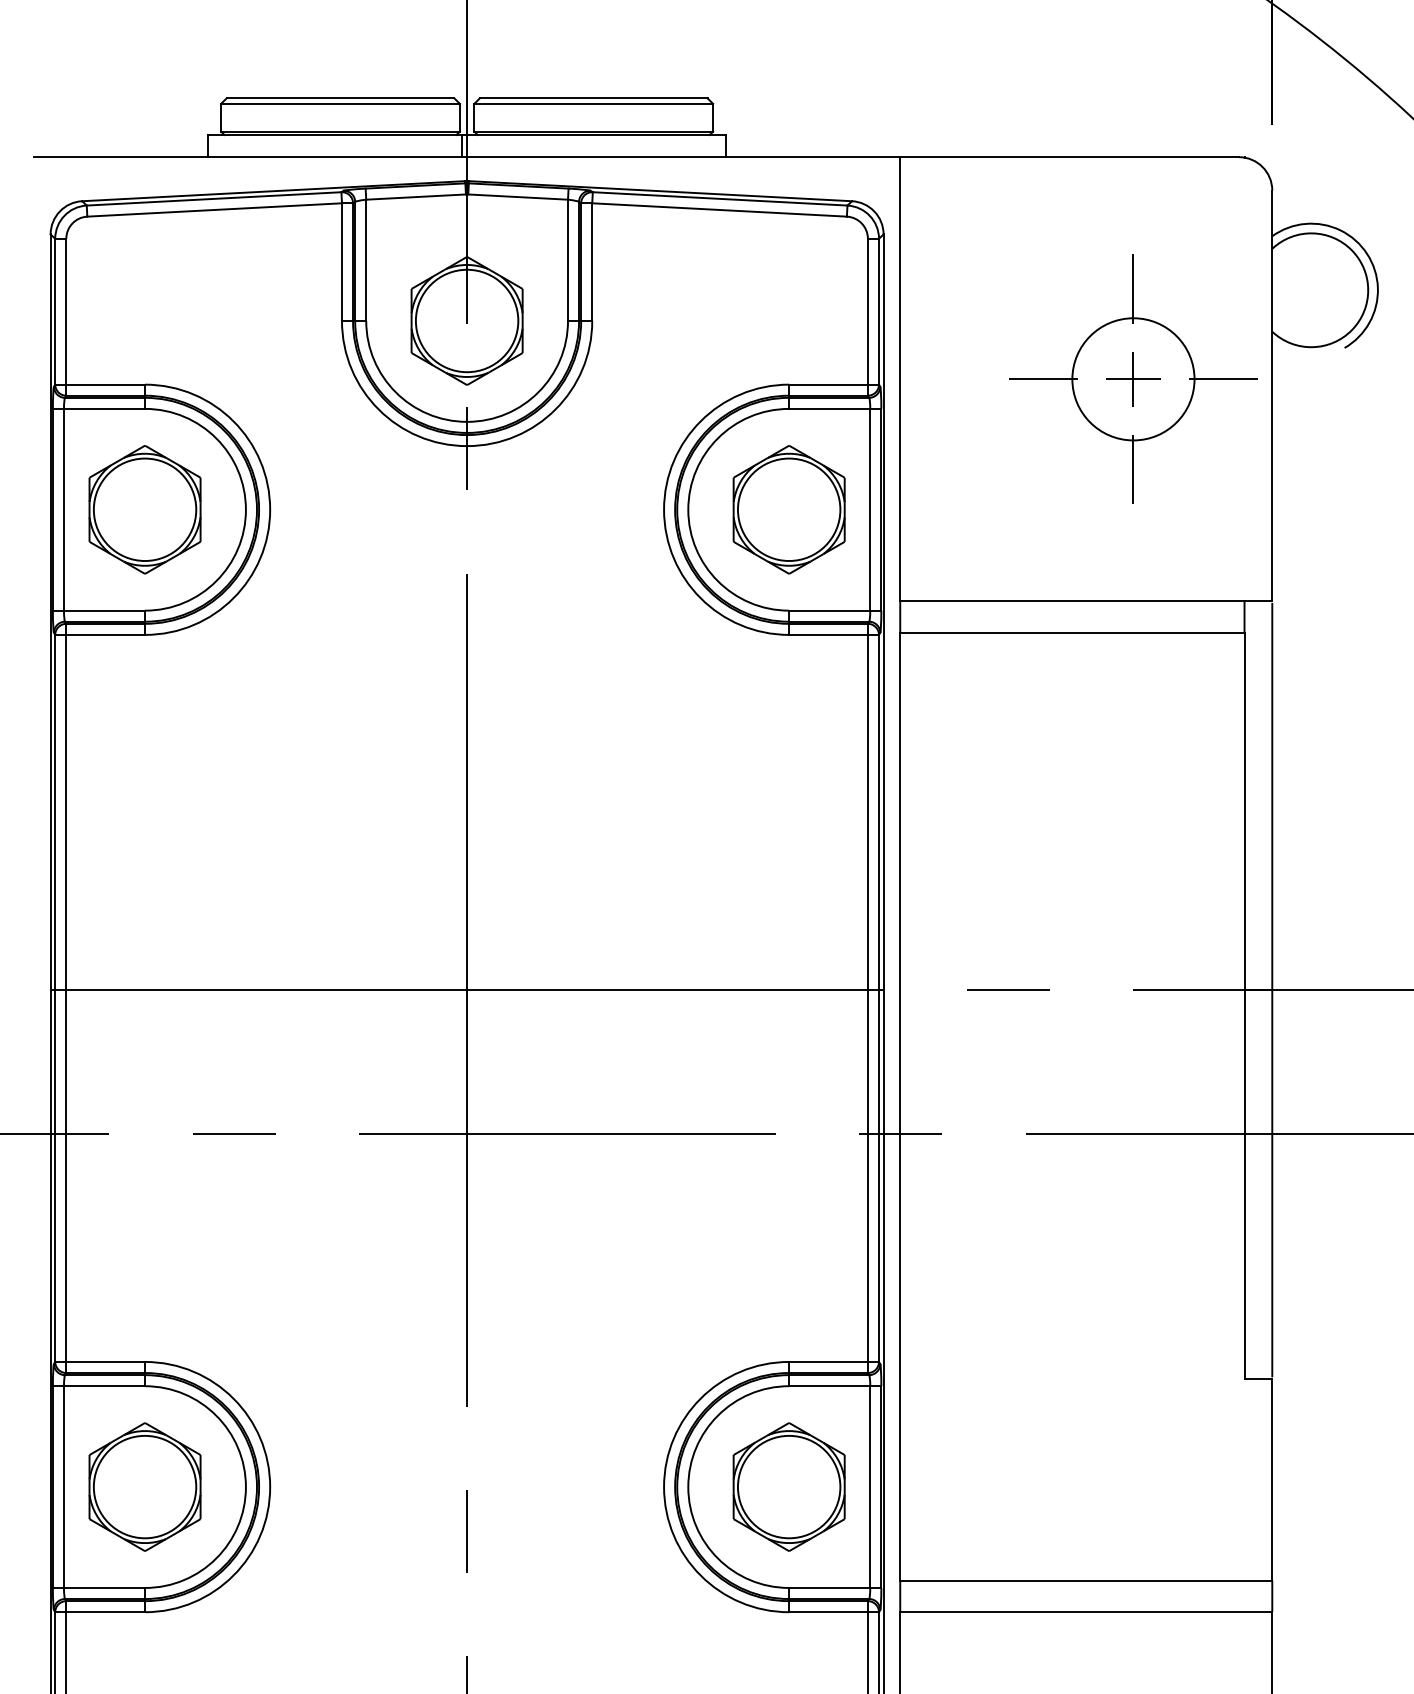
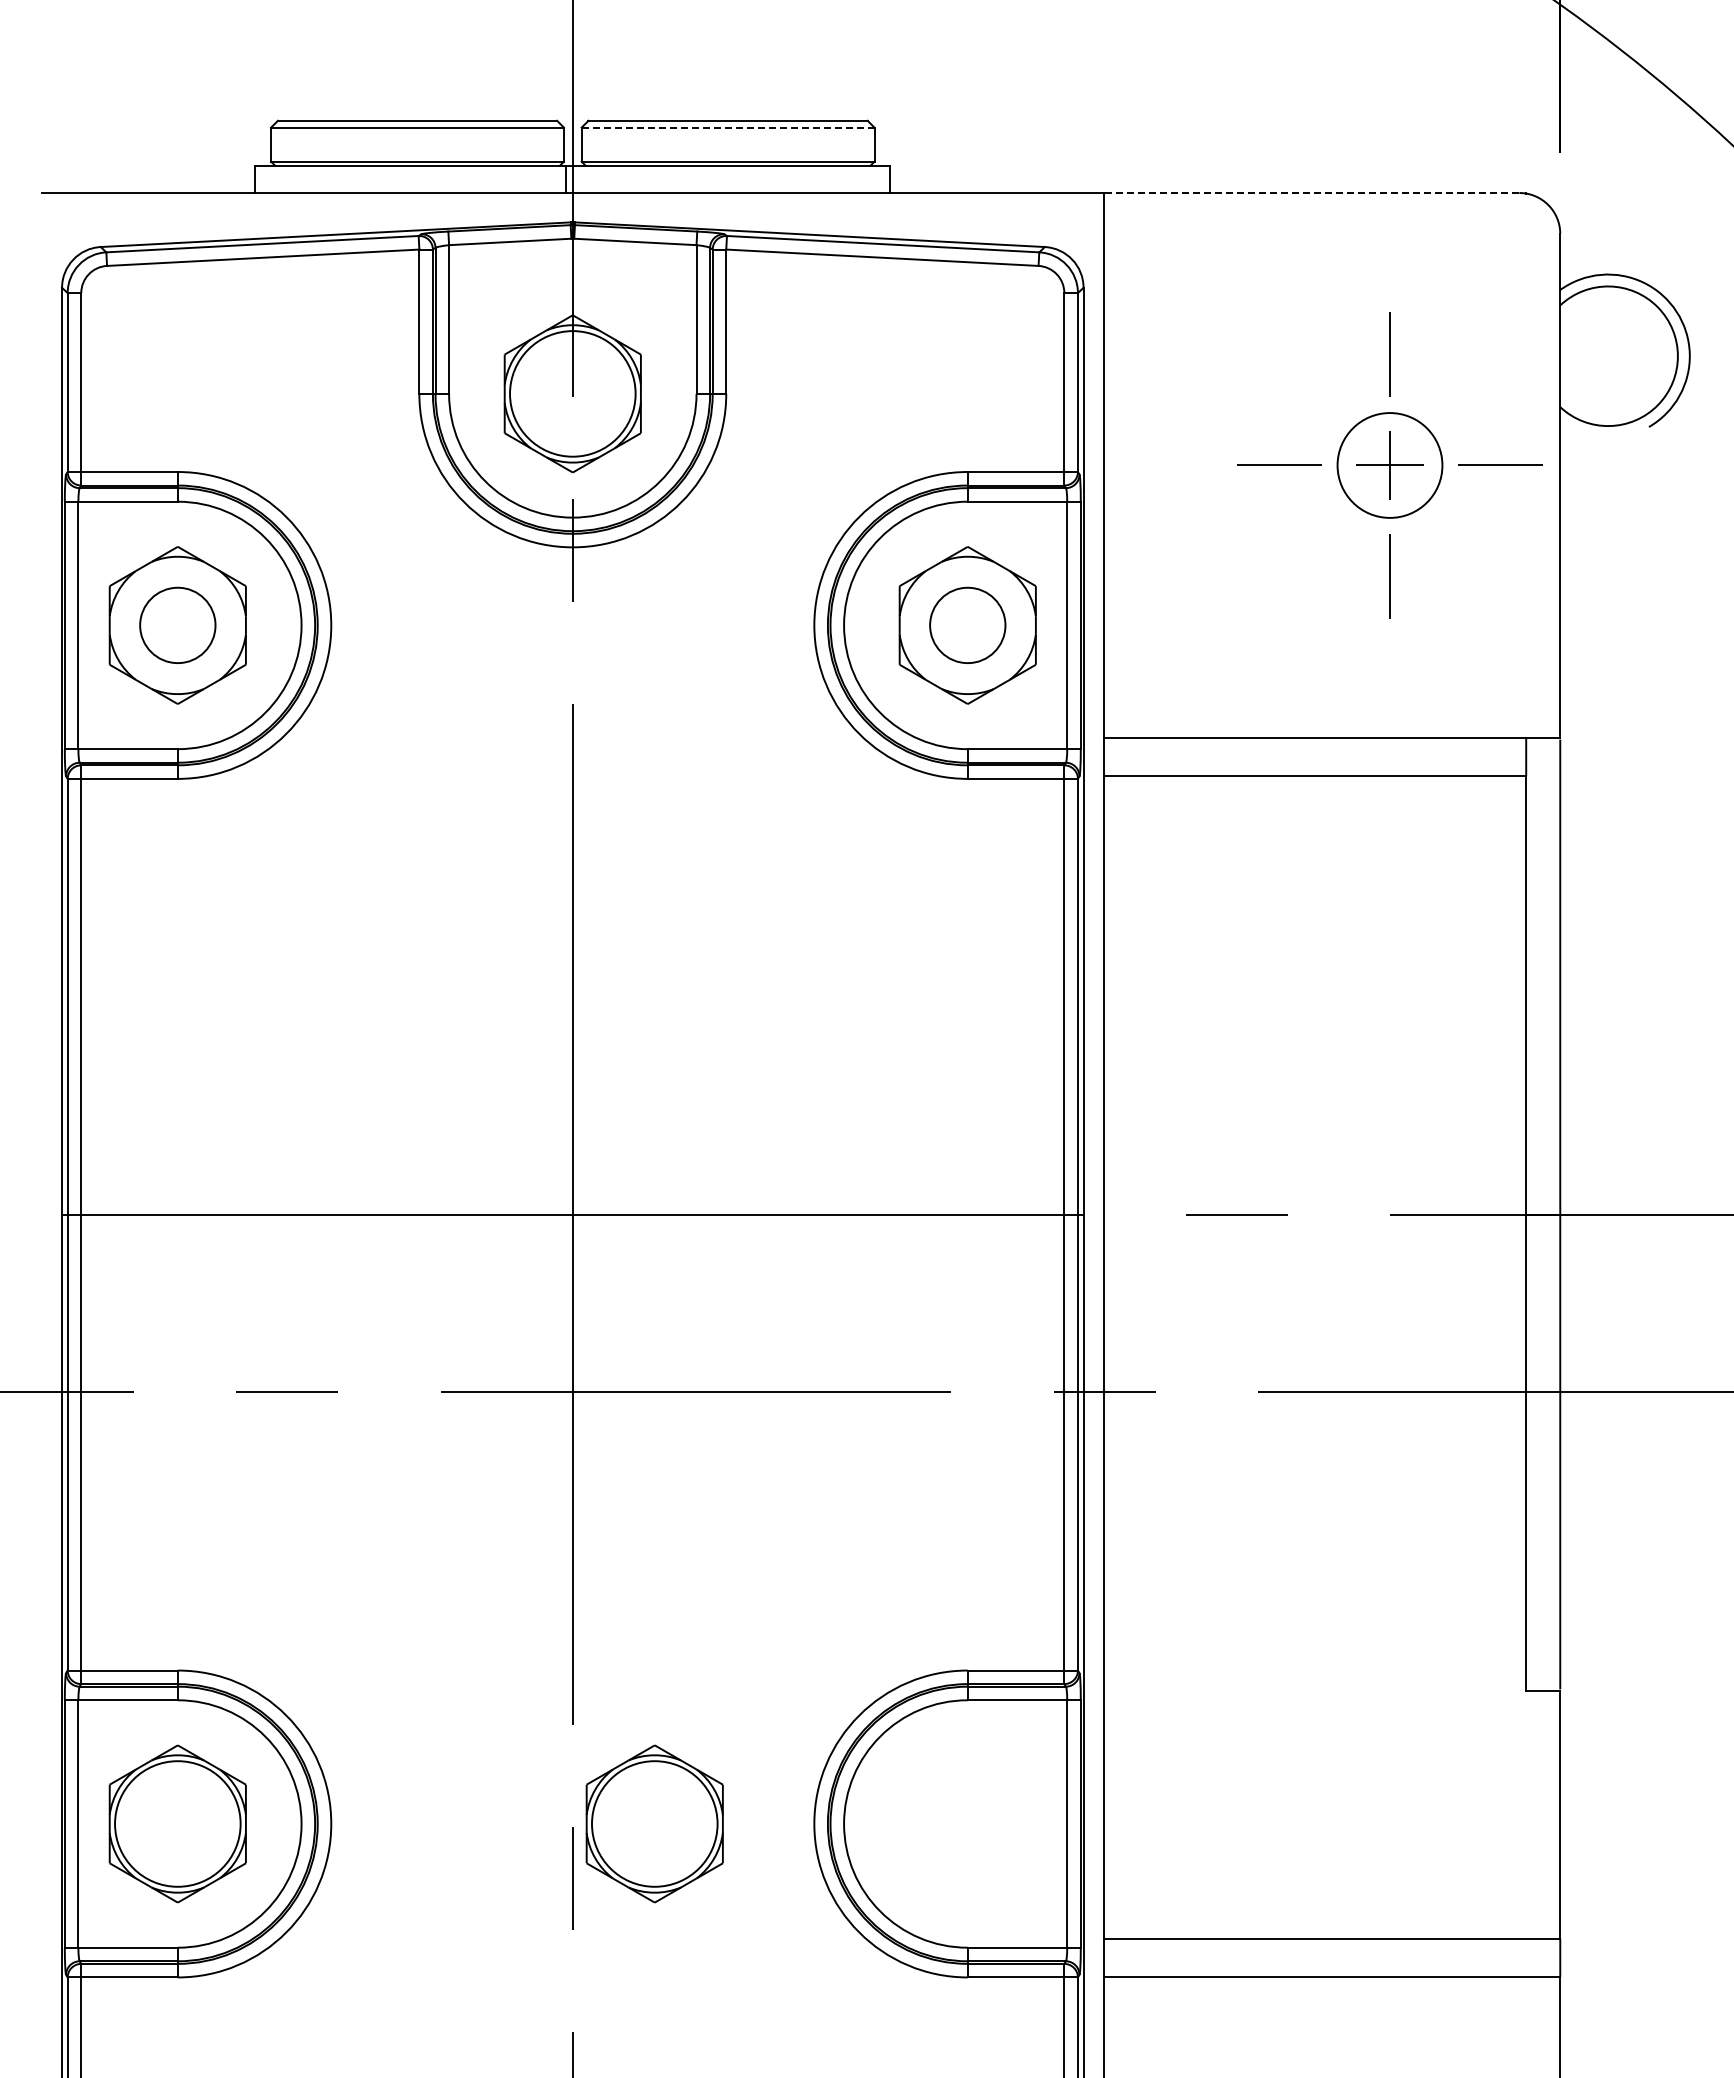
line: (593, 103) -> (727, 127), solid -> dashed
line: (1069, 157) -> (1311, 193), solid -> dashed
circle: (1133, 379) -> (1389, 465), size x0.7
circle: (144, 509) -> (177, 625), size x0.6
circle: (788, 509) -> (967, 625), size x0.6
part: (788, 1486) -> (654, 1823), moved

